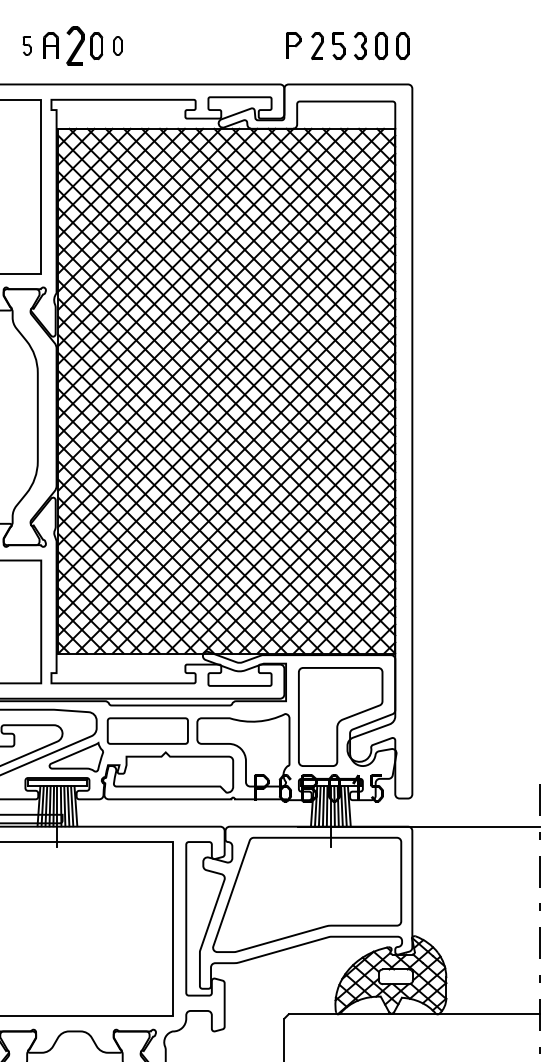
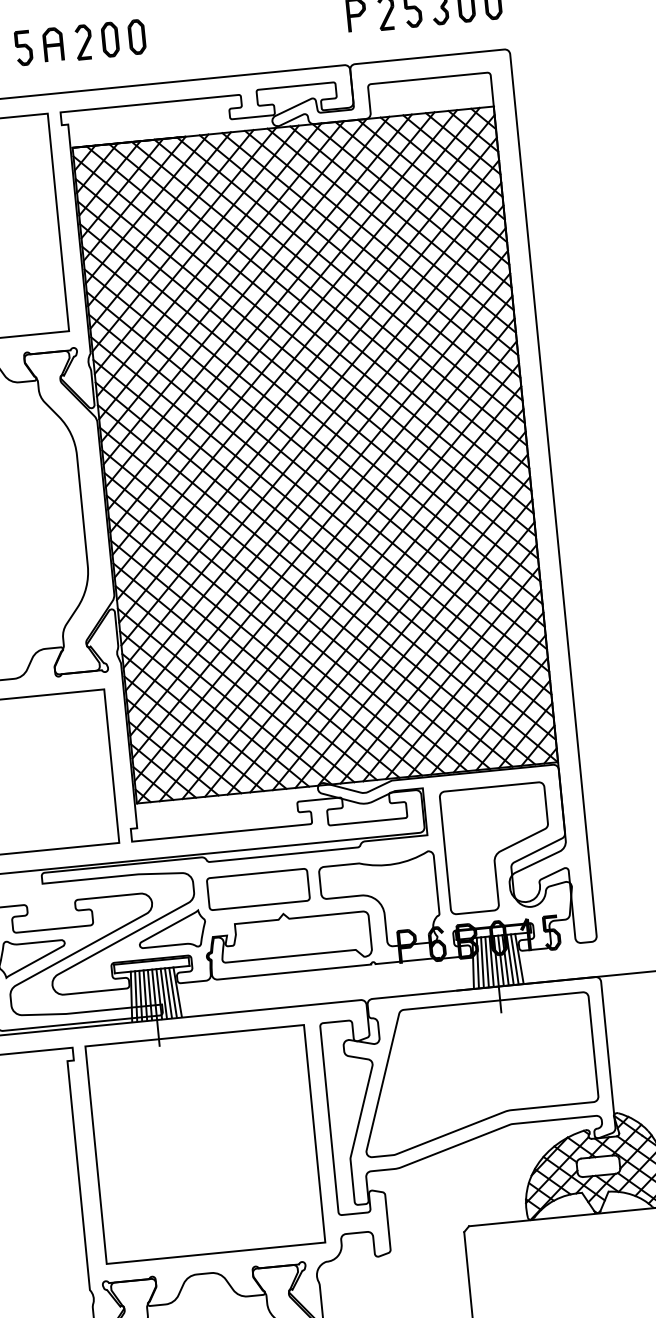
part: (26, 45) -> (22, 47), size x1.43
part: (74, 45) -> (82, 41), size x0.71
part: (117, 45) -> (136, 36), size x1.43

